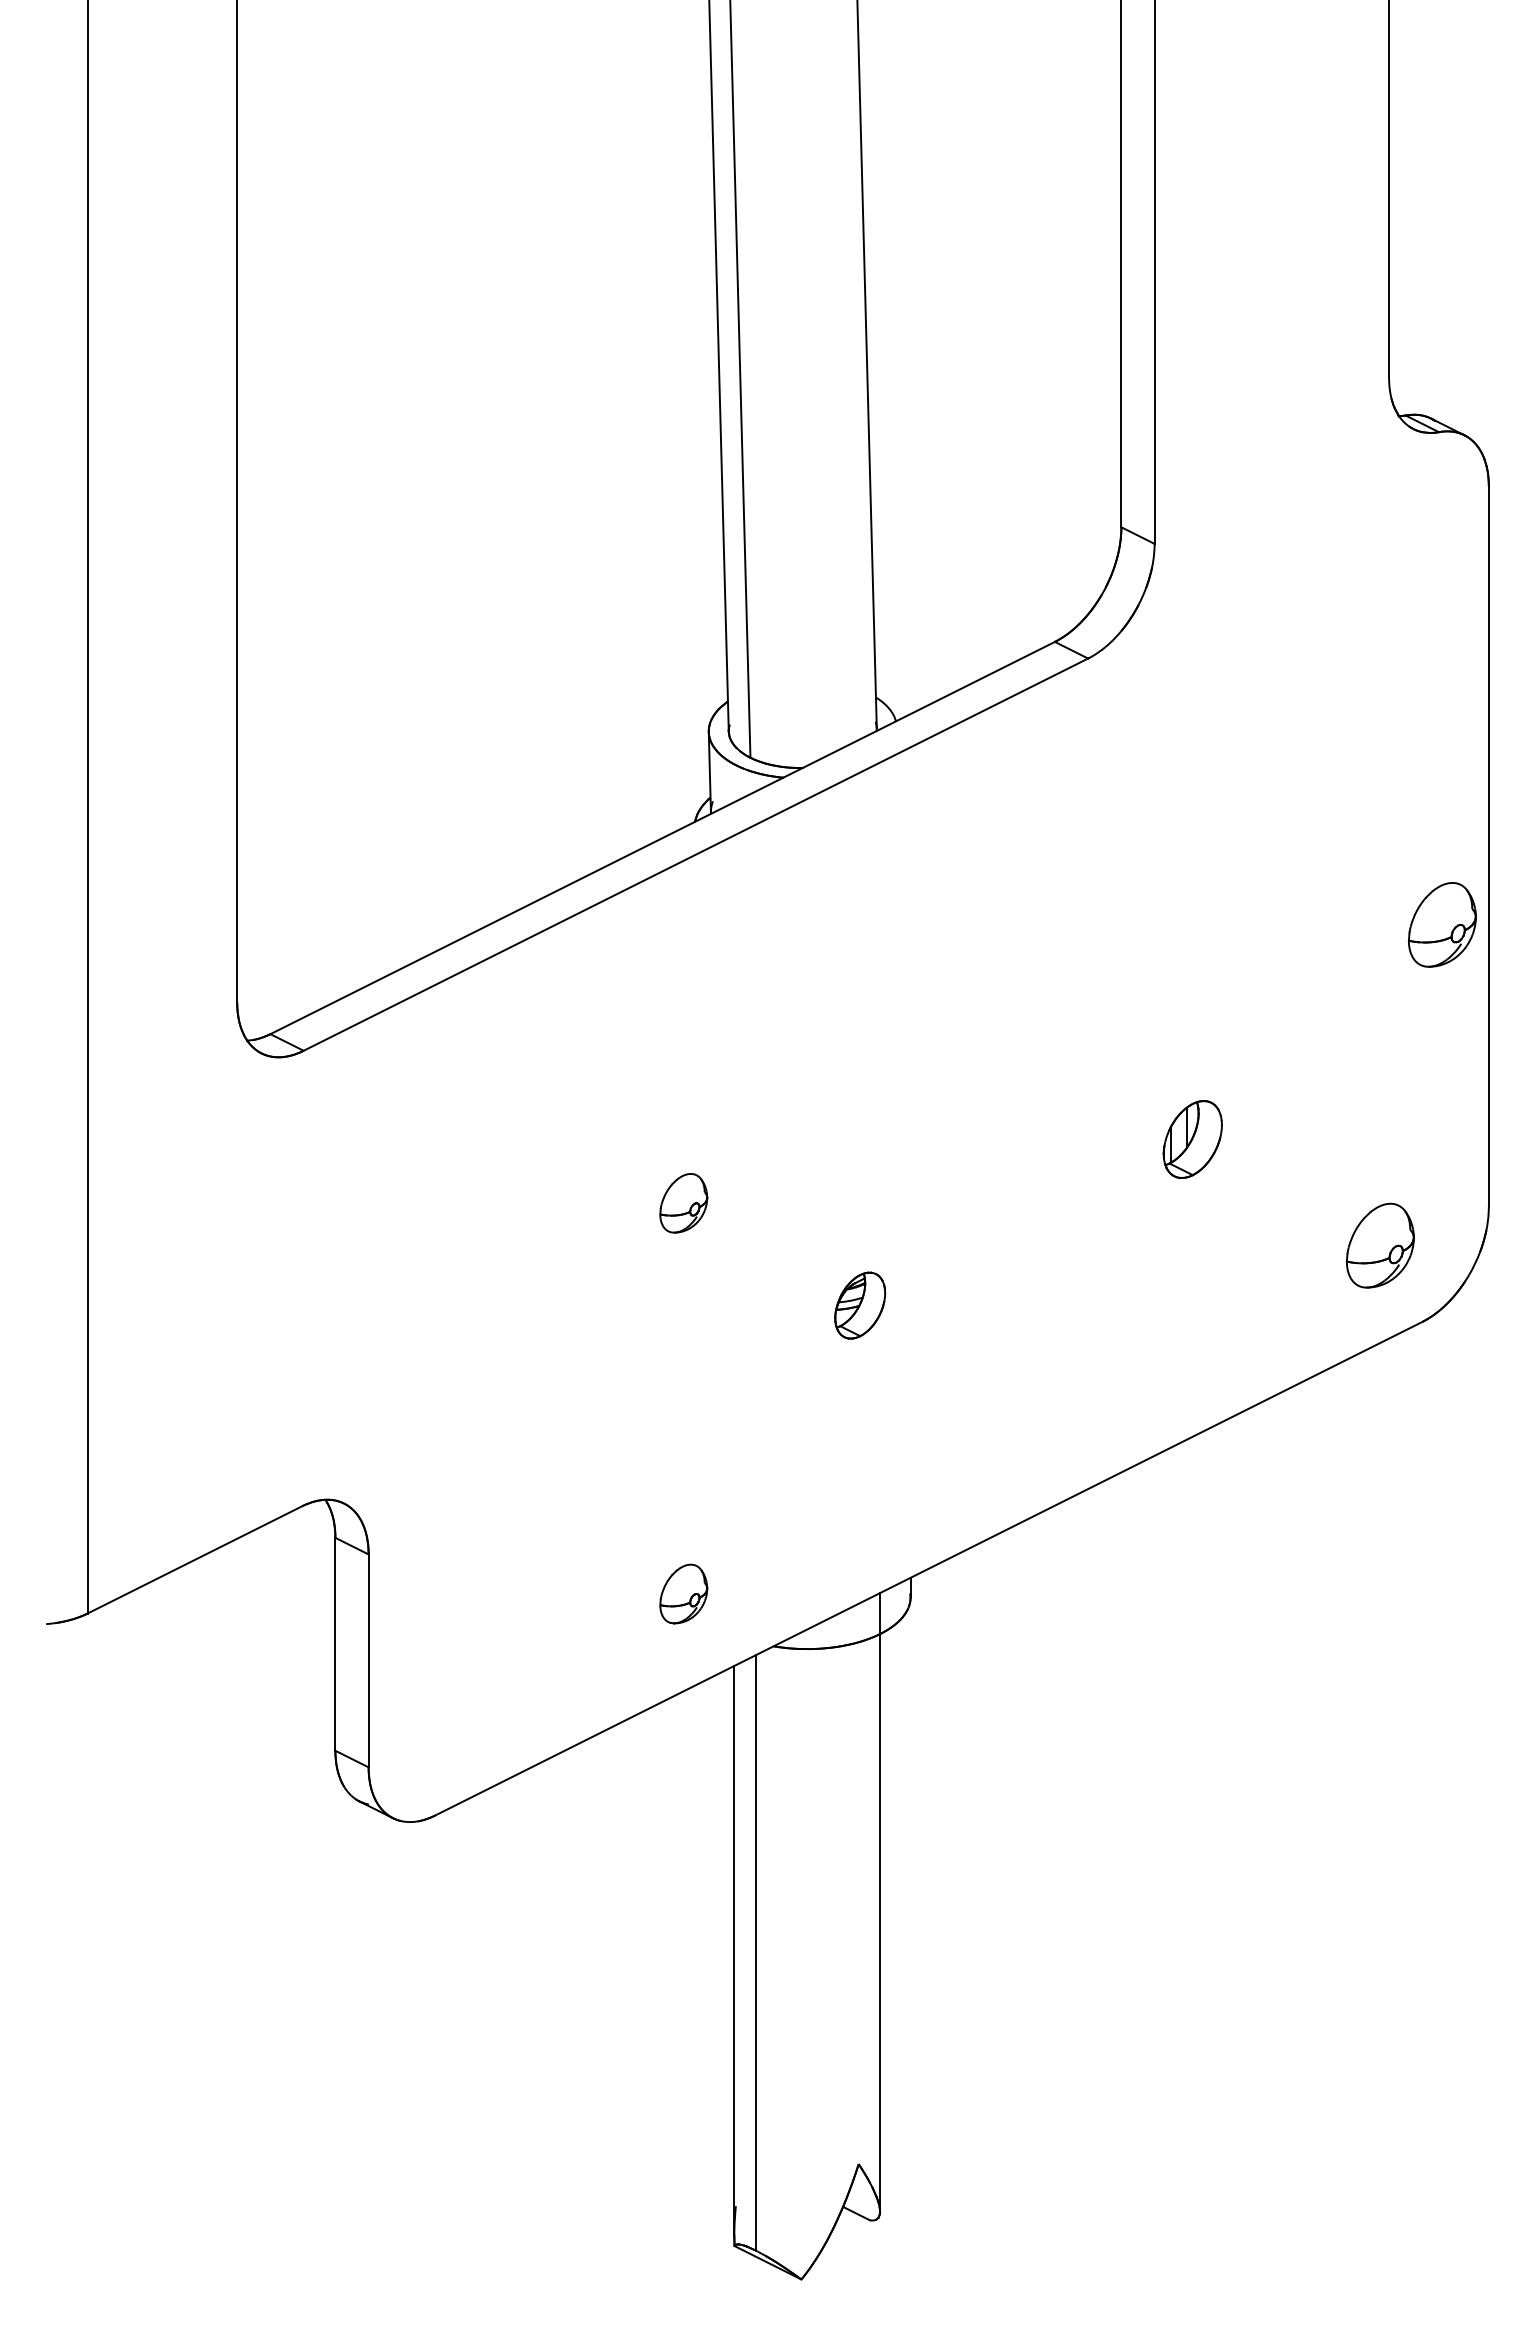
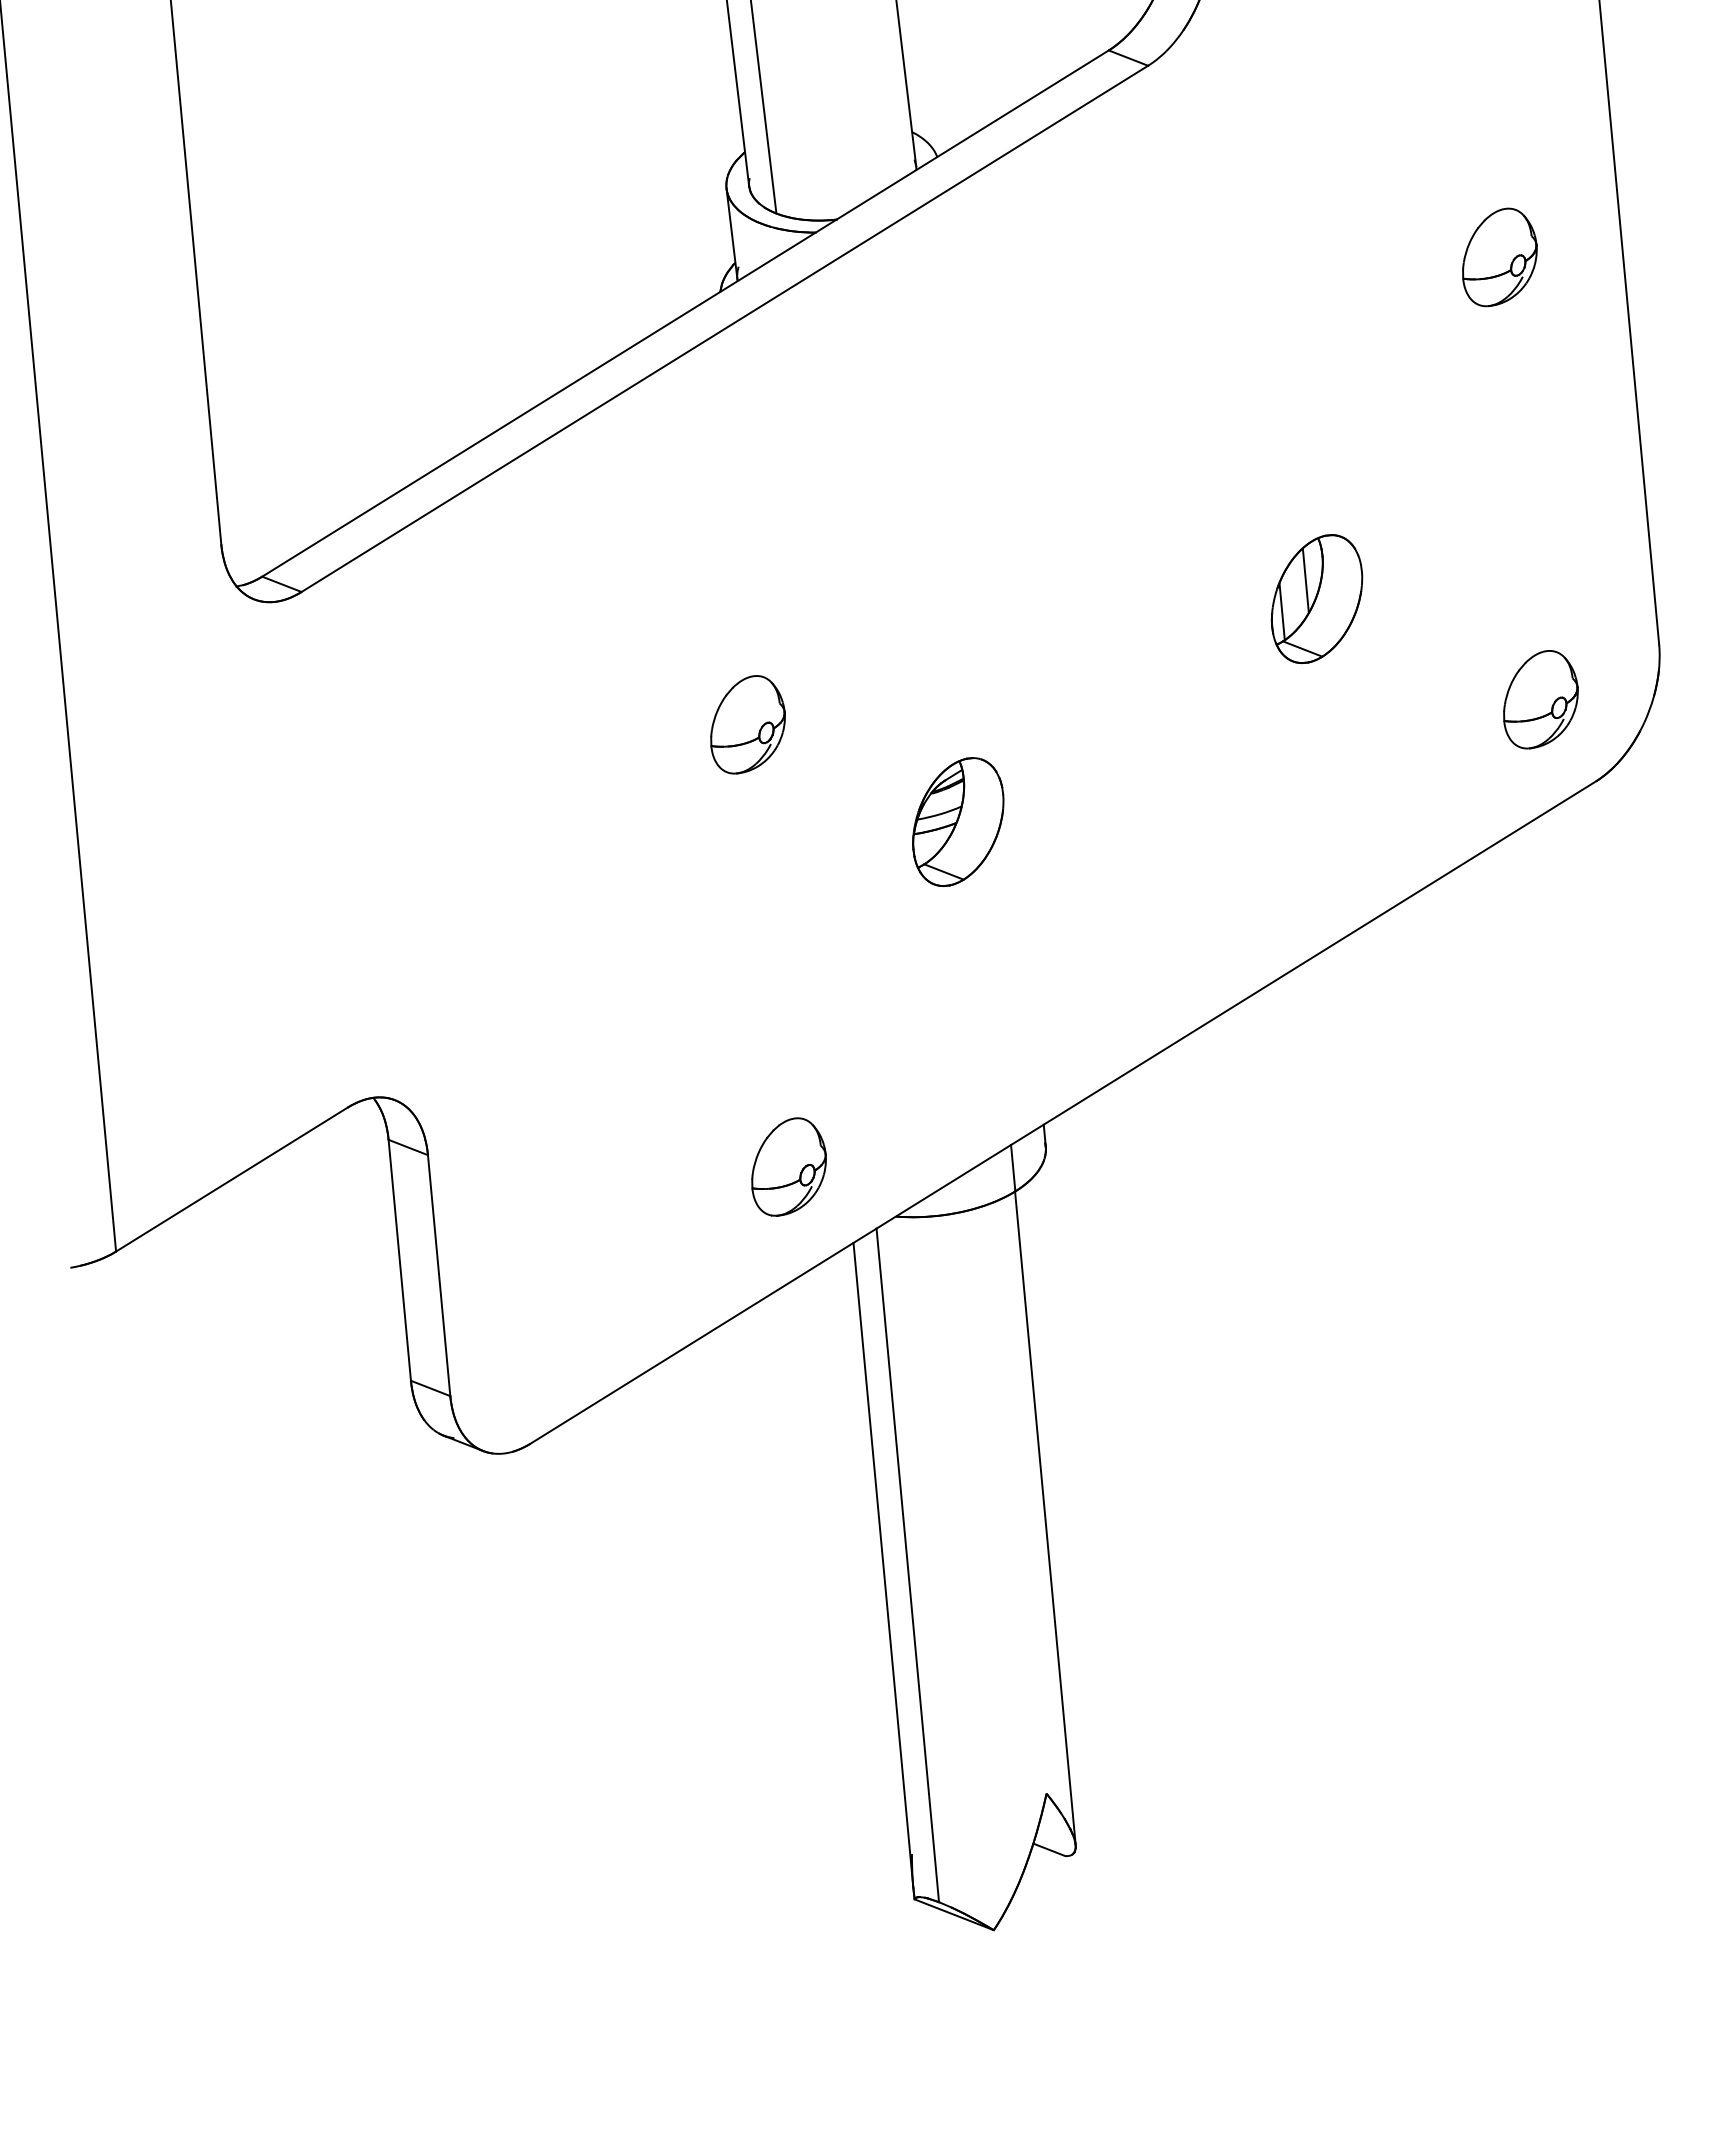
part: (1441, 924) -> (1498, 256), moved
part: (1192, 1139) -> (1316, 599), size x1.43
part: (683, 1203) -> (747, 724), size x1.43
part: (859, 1305) -> (957, 821), size x1.67
part: (683, 1593) -> (788, 1166), size x1.43

